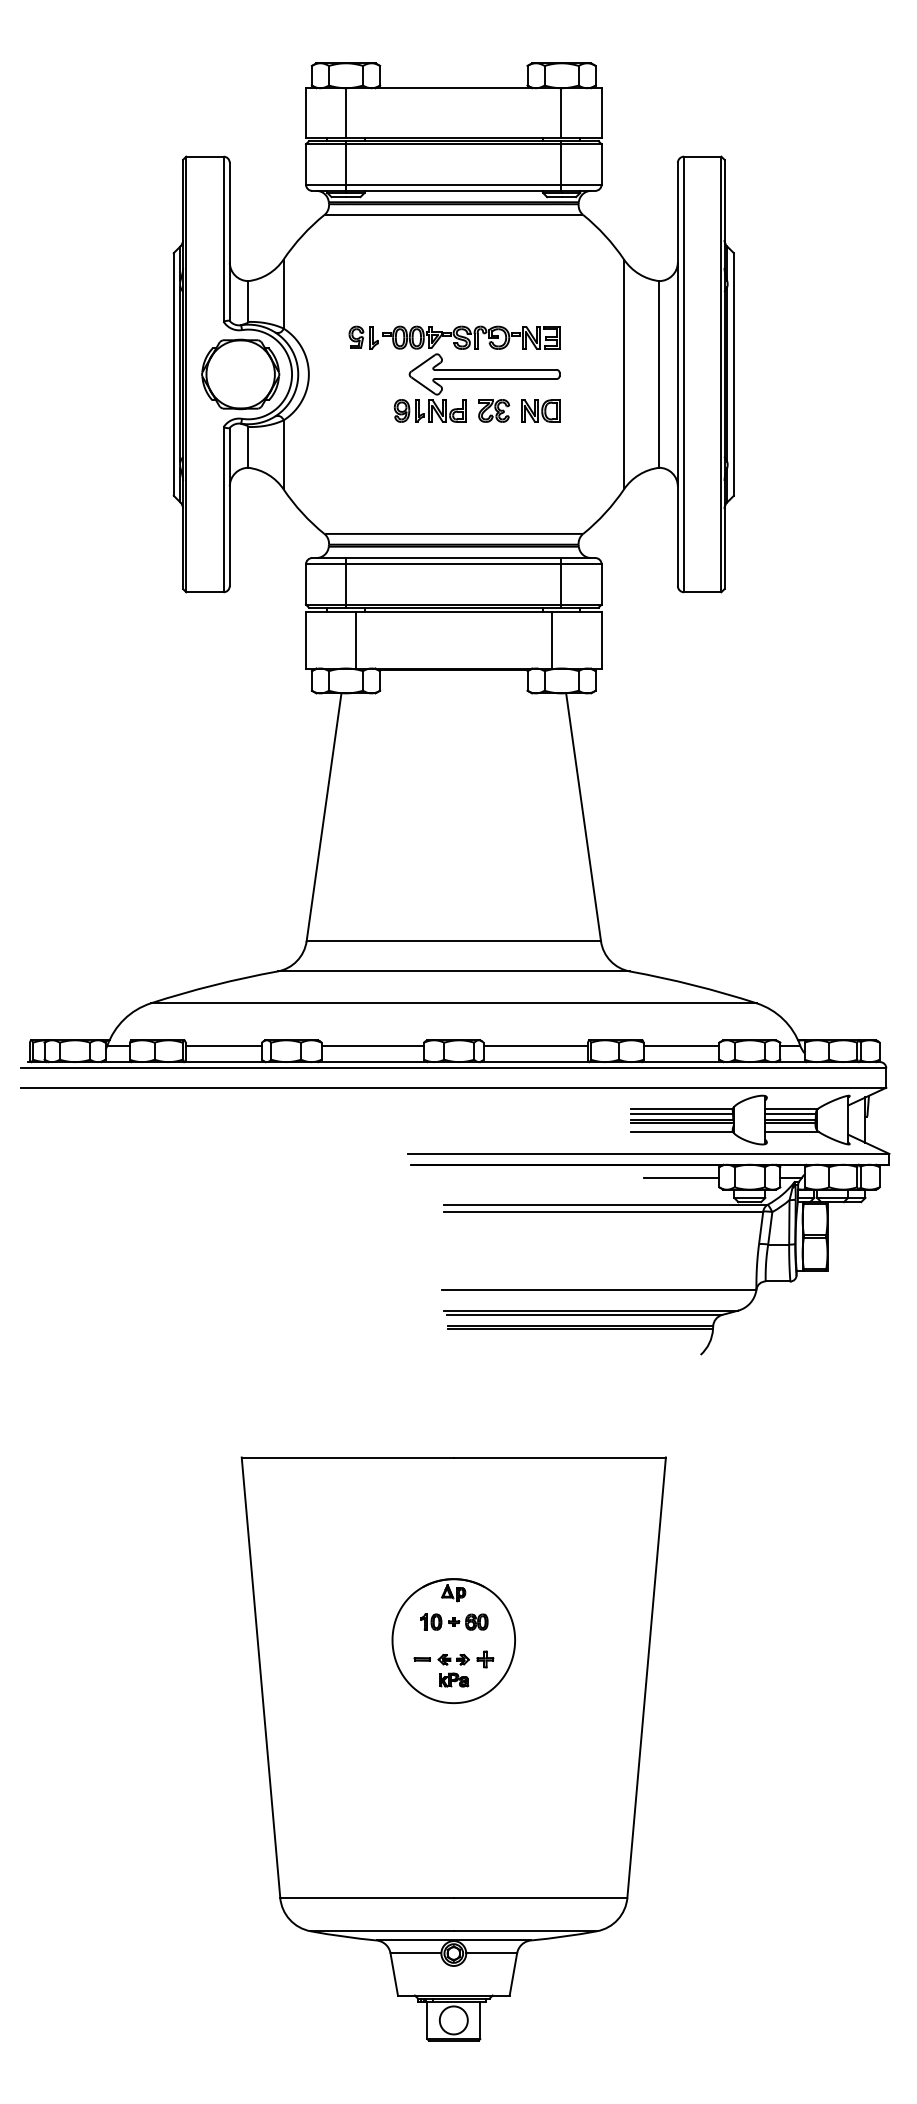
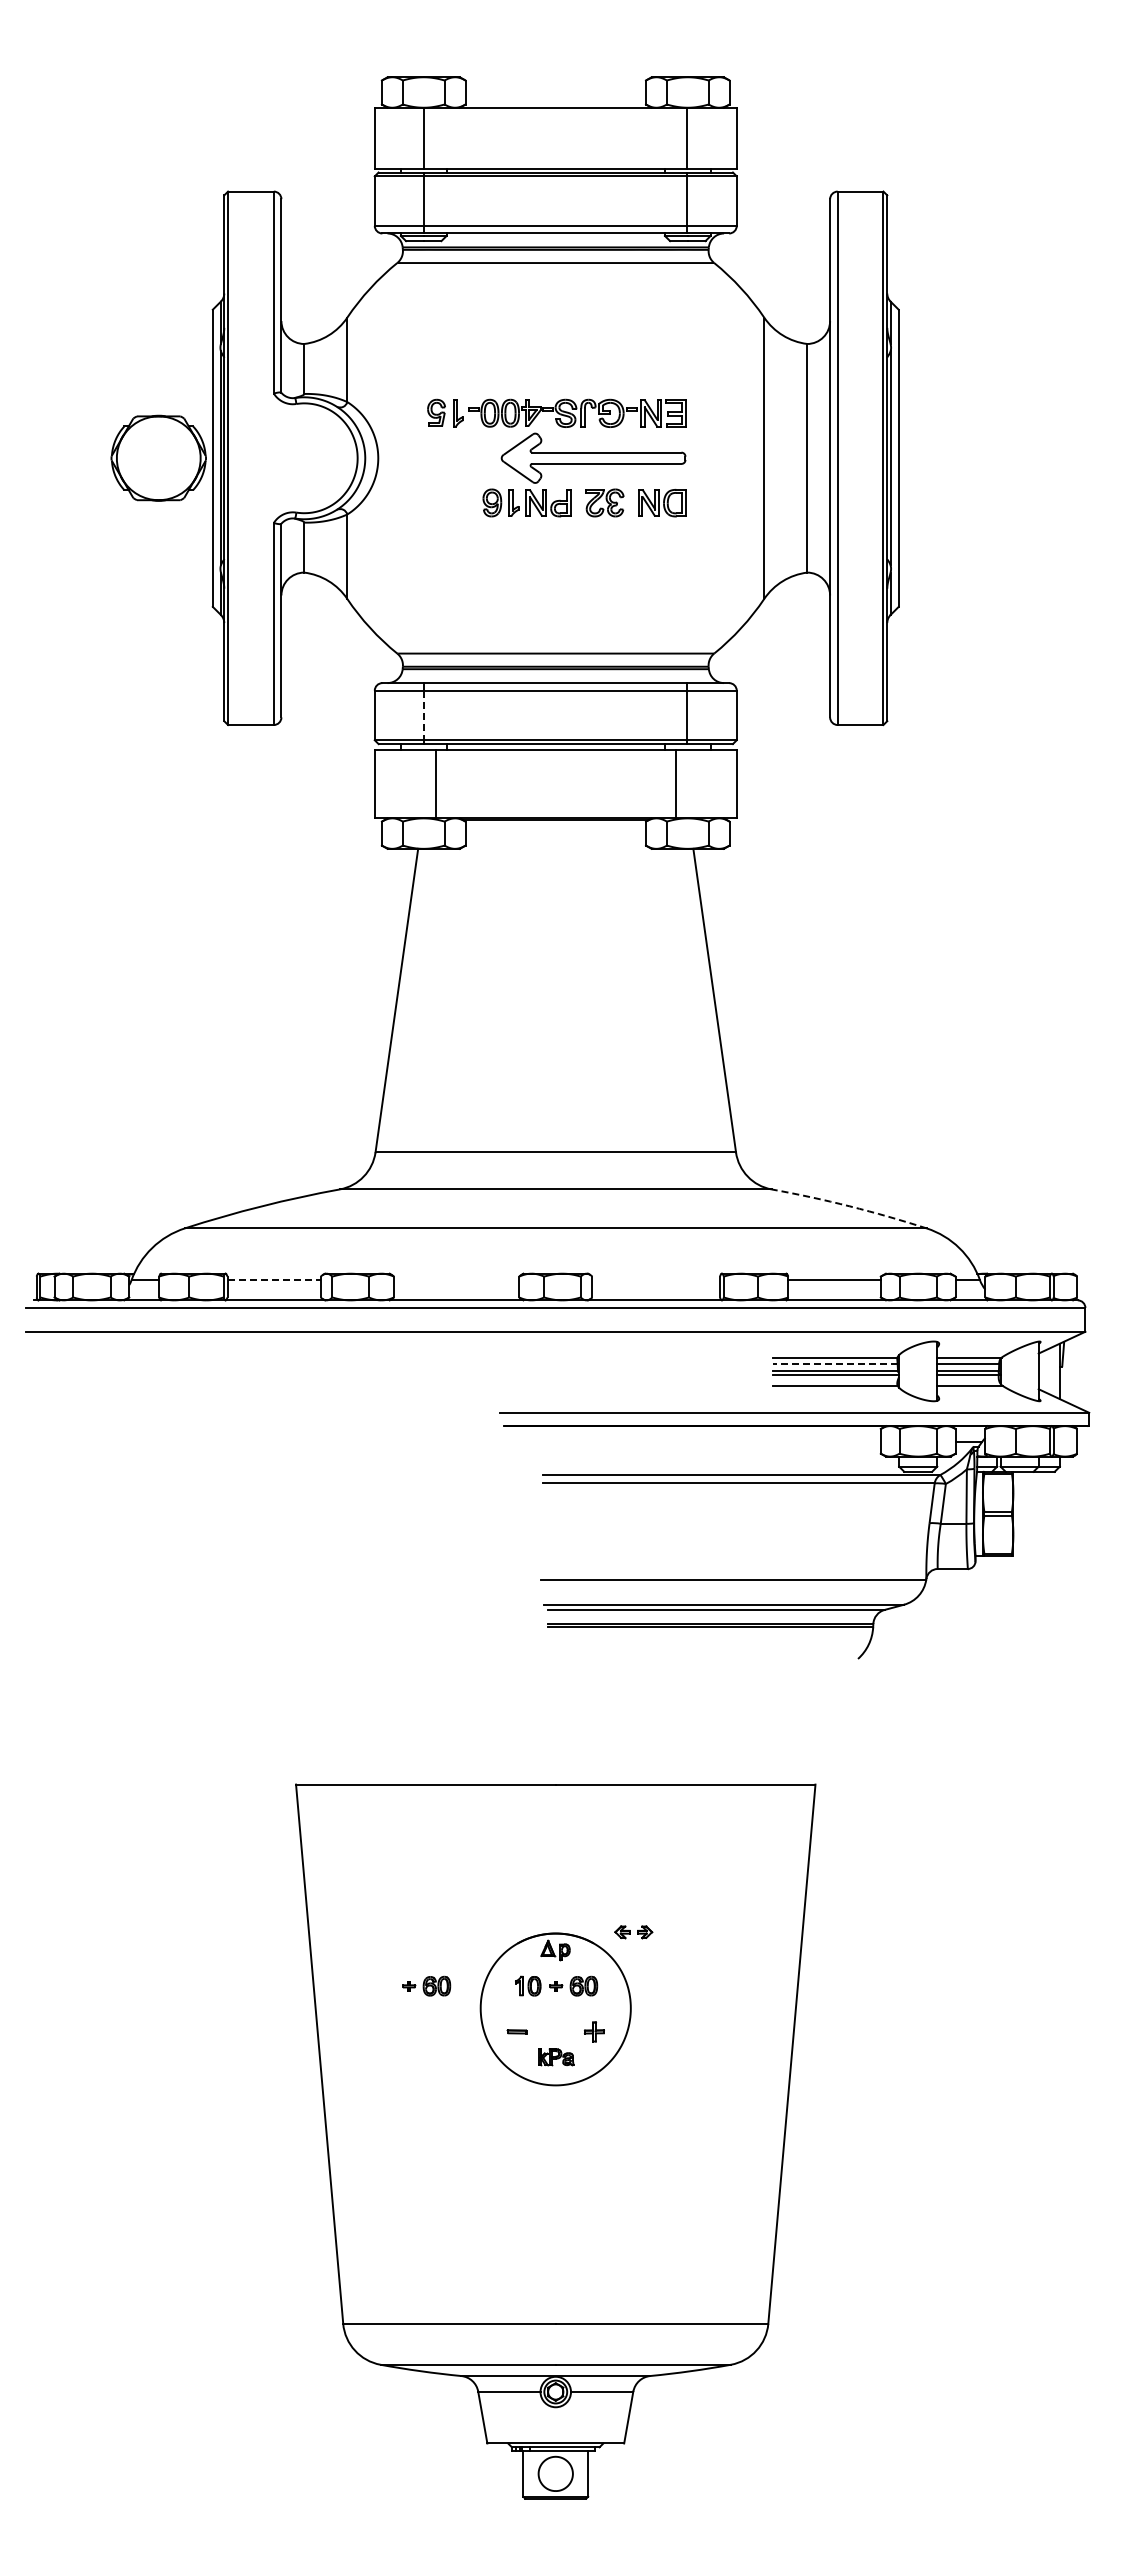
part: (240, 373) -> (158, 457), moved
line: (346, 584) -> (424, 715), solid -> dashed
arc: (693, 985) -> (849, 1206), solid -> dashed
line: (224, 1045) -> (274, 1280), solid -> dashed
line: (372, 1045) -> (456, 1280), removed
line: (536, 1045) -> (656, 1280), removed
line: (681, 1113) -> (834, 1363), solid -> dashed
line: (681, 1178) -> (834, 1442), removed
part: (348, 1621) -> (426, 1985), added
part: (453, 1659) -> (633, 1932), moved

